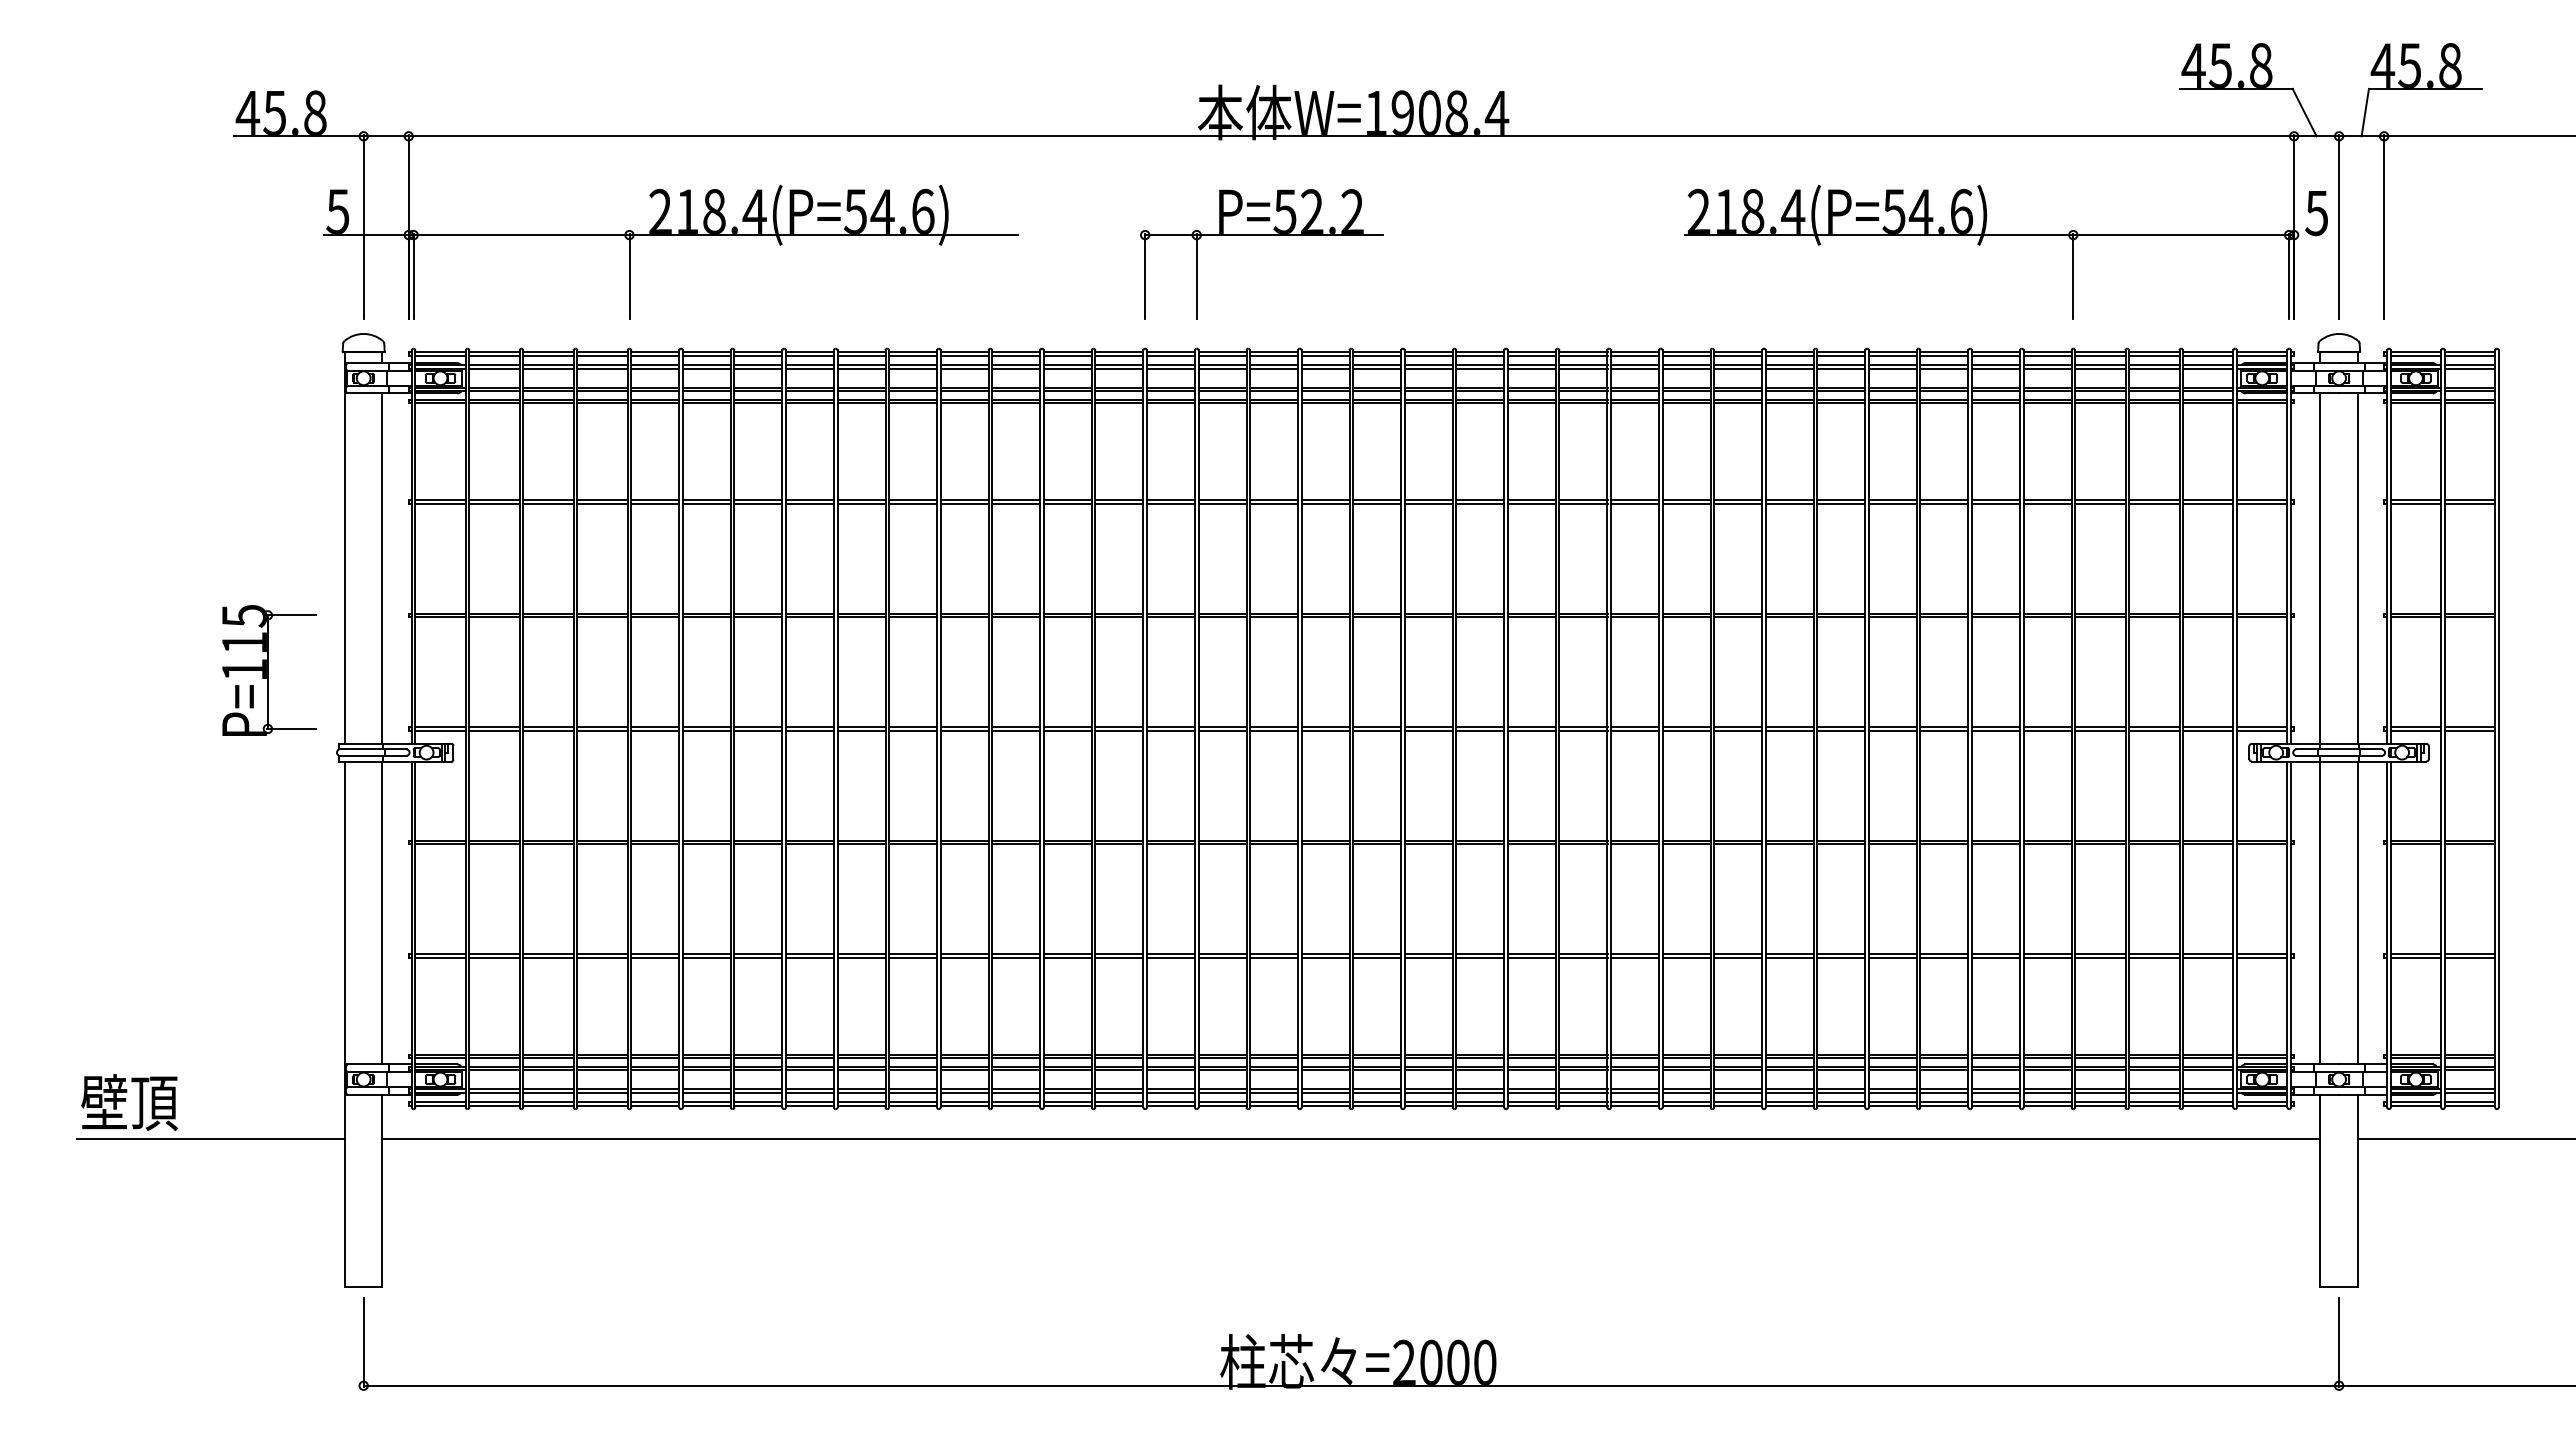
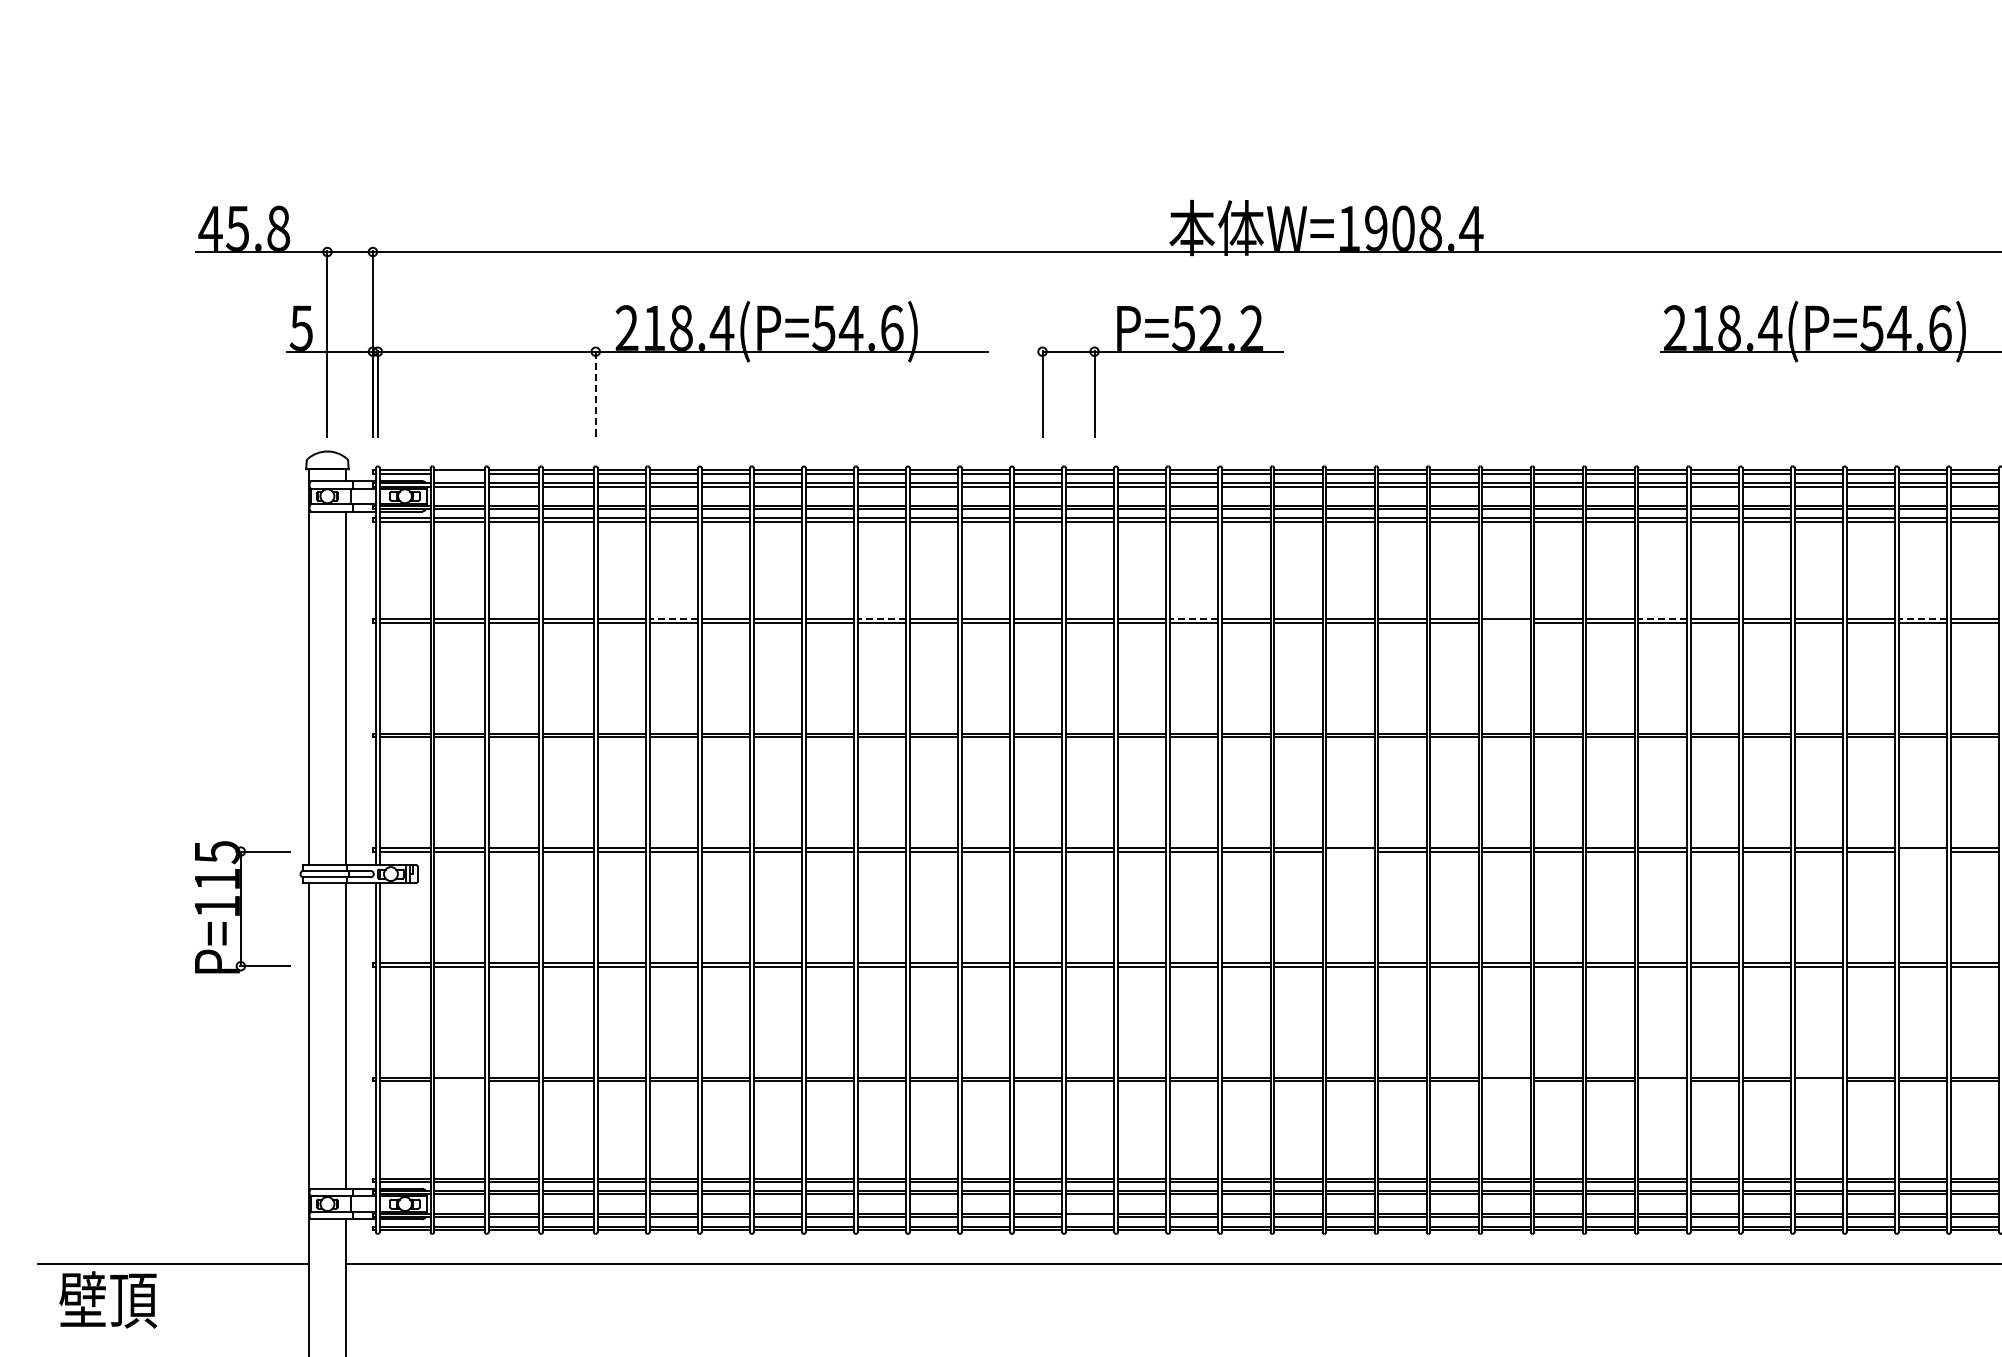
part: (1261, 235) -> (1159, 352), moved
line: (629, 276) -> (595, 393), solid -> dashed
line: (494, 355) -> (459, 473), removed
line: (706, 499) -> (673, 618), solid -> dashed
line: (912, 499) -> (881, 618), solid -> dashed
line: (1222, 499) -> (1194, 618), solid -> dashed
line: (1686, 499) -> (1662, 618), solid -> dashed
line: (1943, 499) -> (1921, 618), solid -> dashed
line: (1531, 503) -> (1506, 622), removed
part: (269, 670) -> (242, 907), moved
line: (1377, 730) -> (1350, 851), removed
line: (1944, 730) -> (1922, 851), removed
line: (494, 957) -> (459, 1080), removed
line: (1531, 957) -> (1506, 1080), removed
line: (1686, 957) -> (1662, 1080), removed
line: (1841, 957) -> (1818, 1080), removed
line: (1119, 1092) -> (1090, 1217), removed
text: (129, 1102) -> (108, 1299), moved

